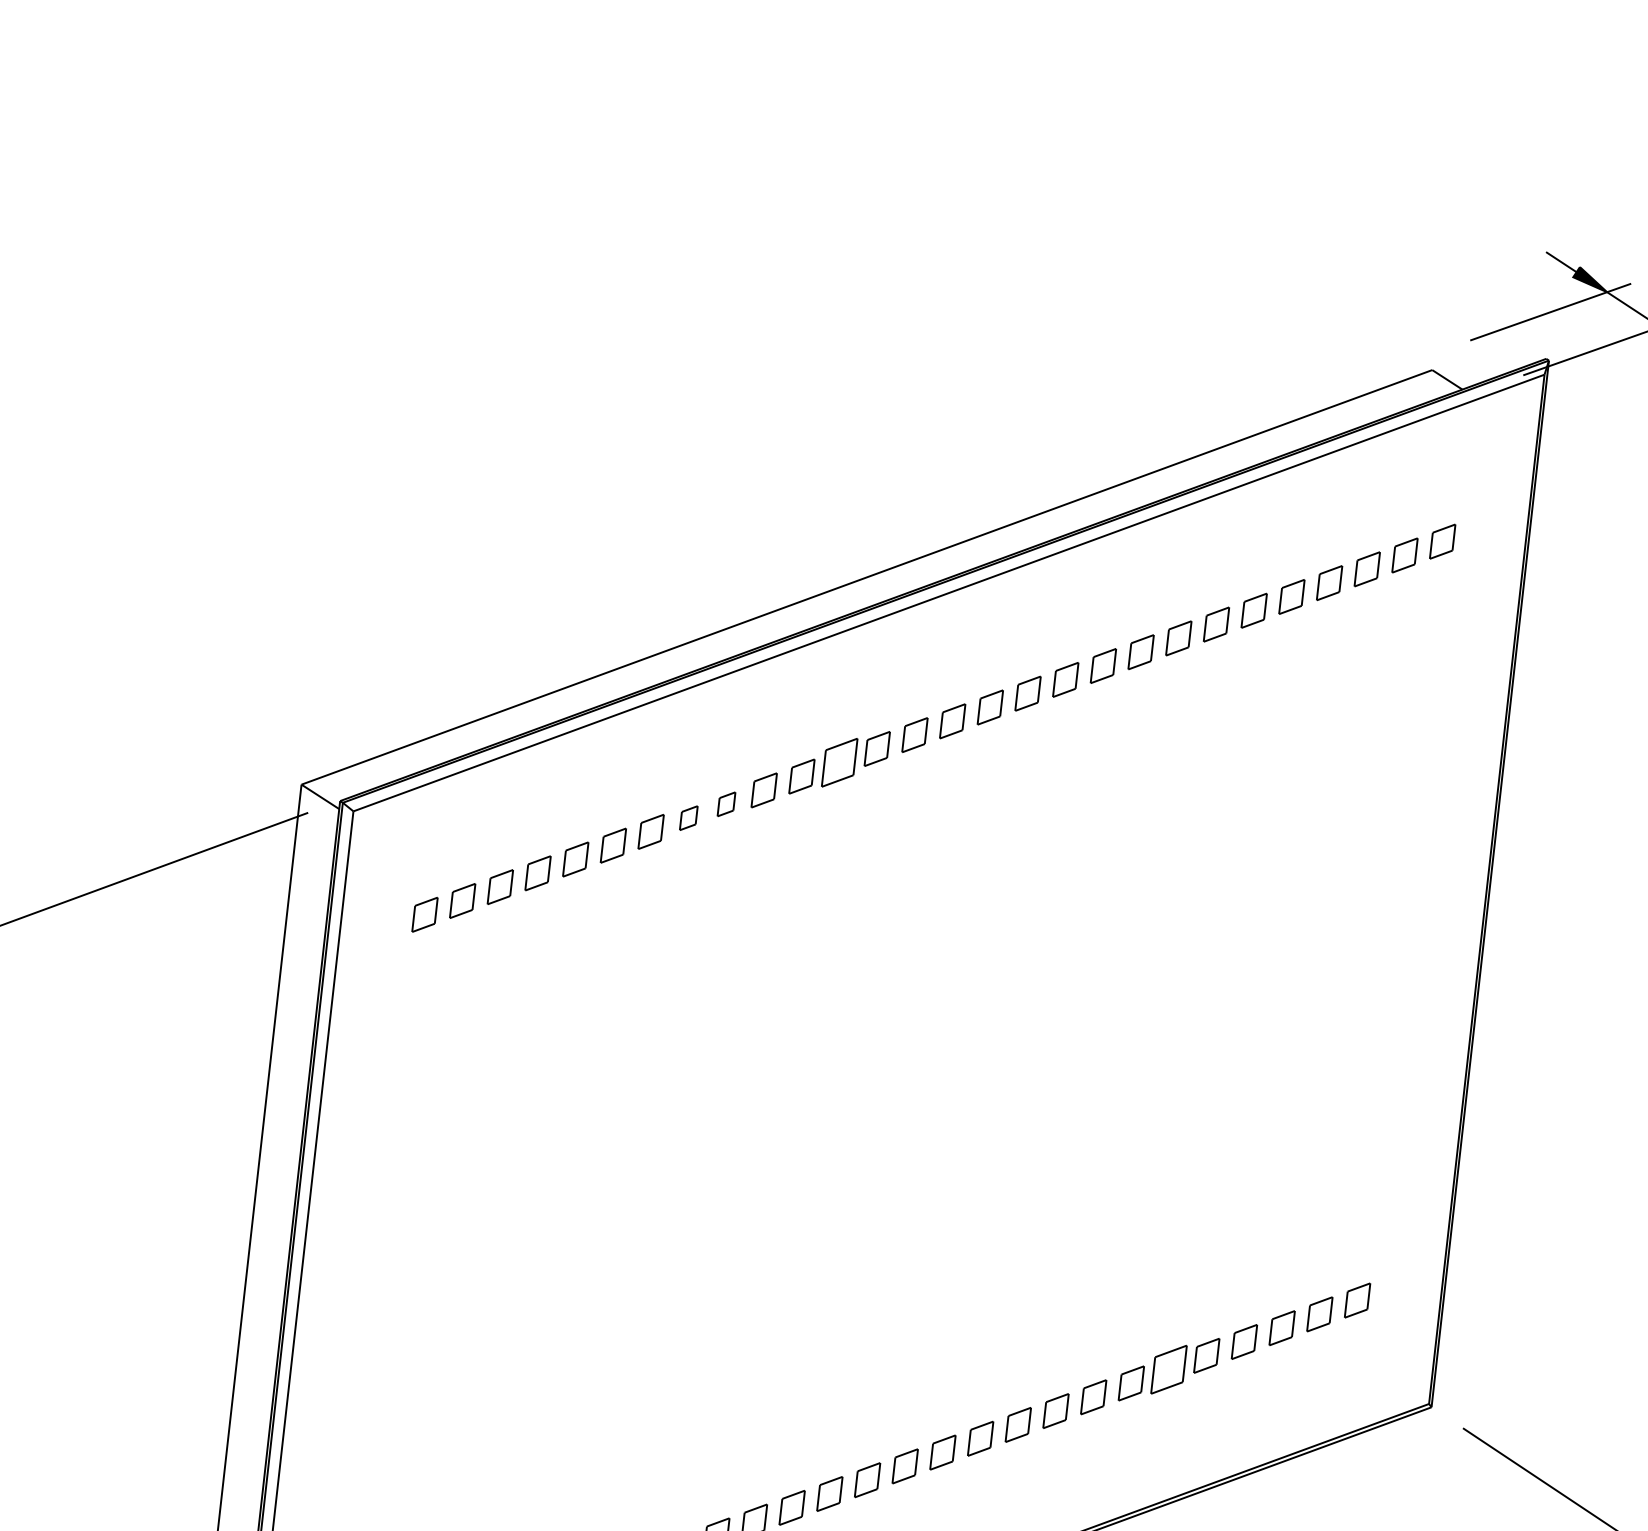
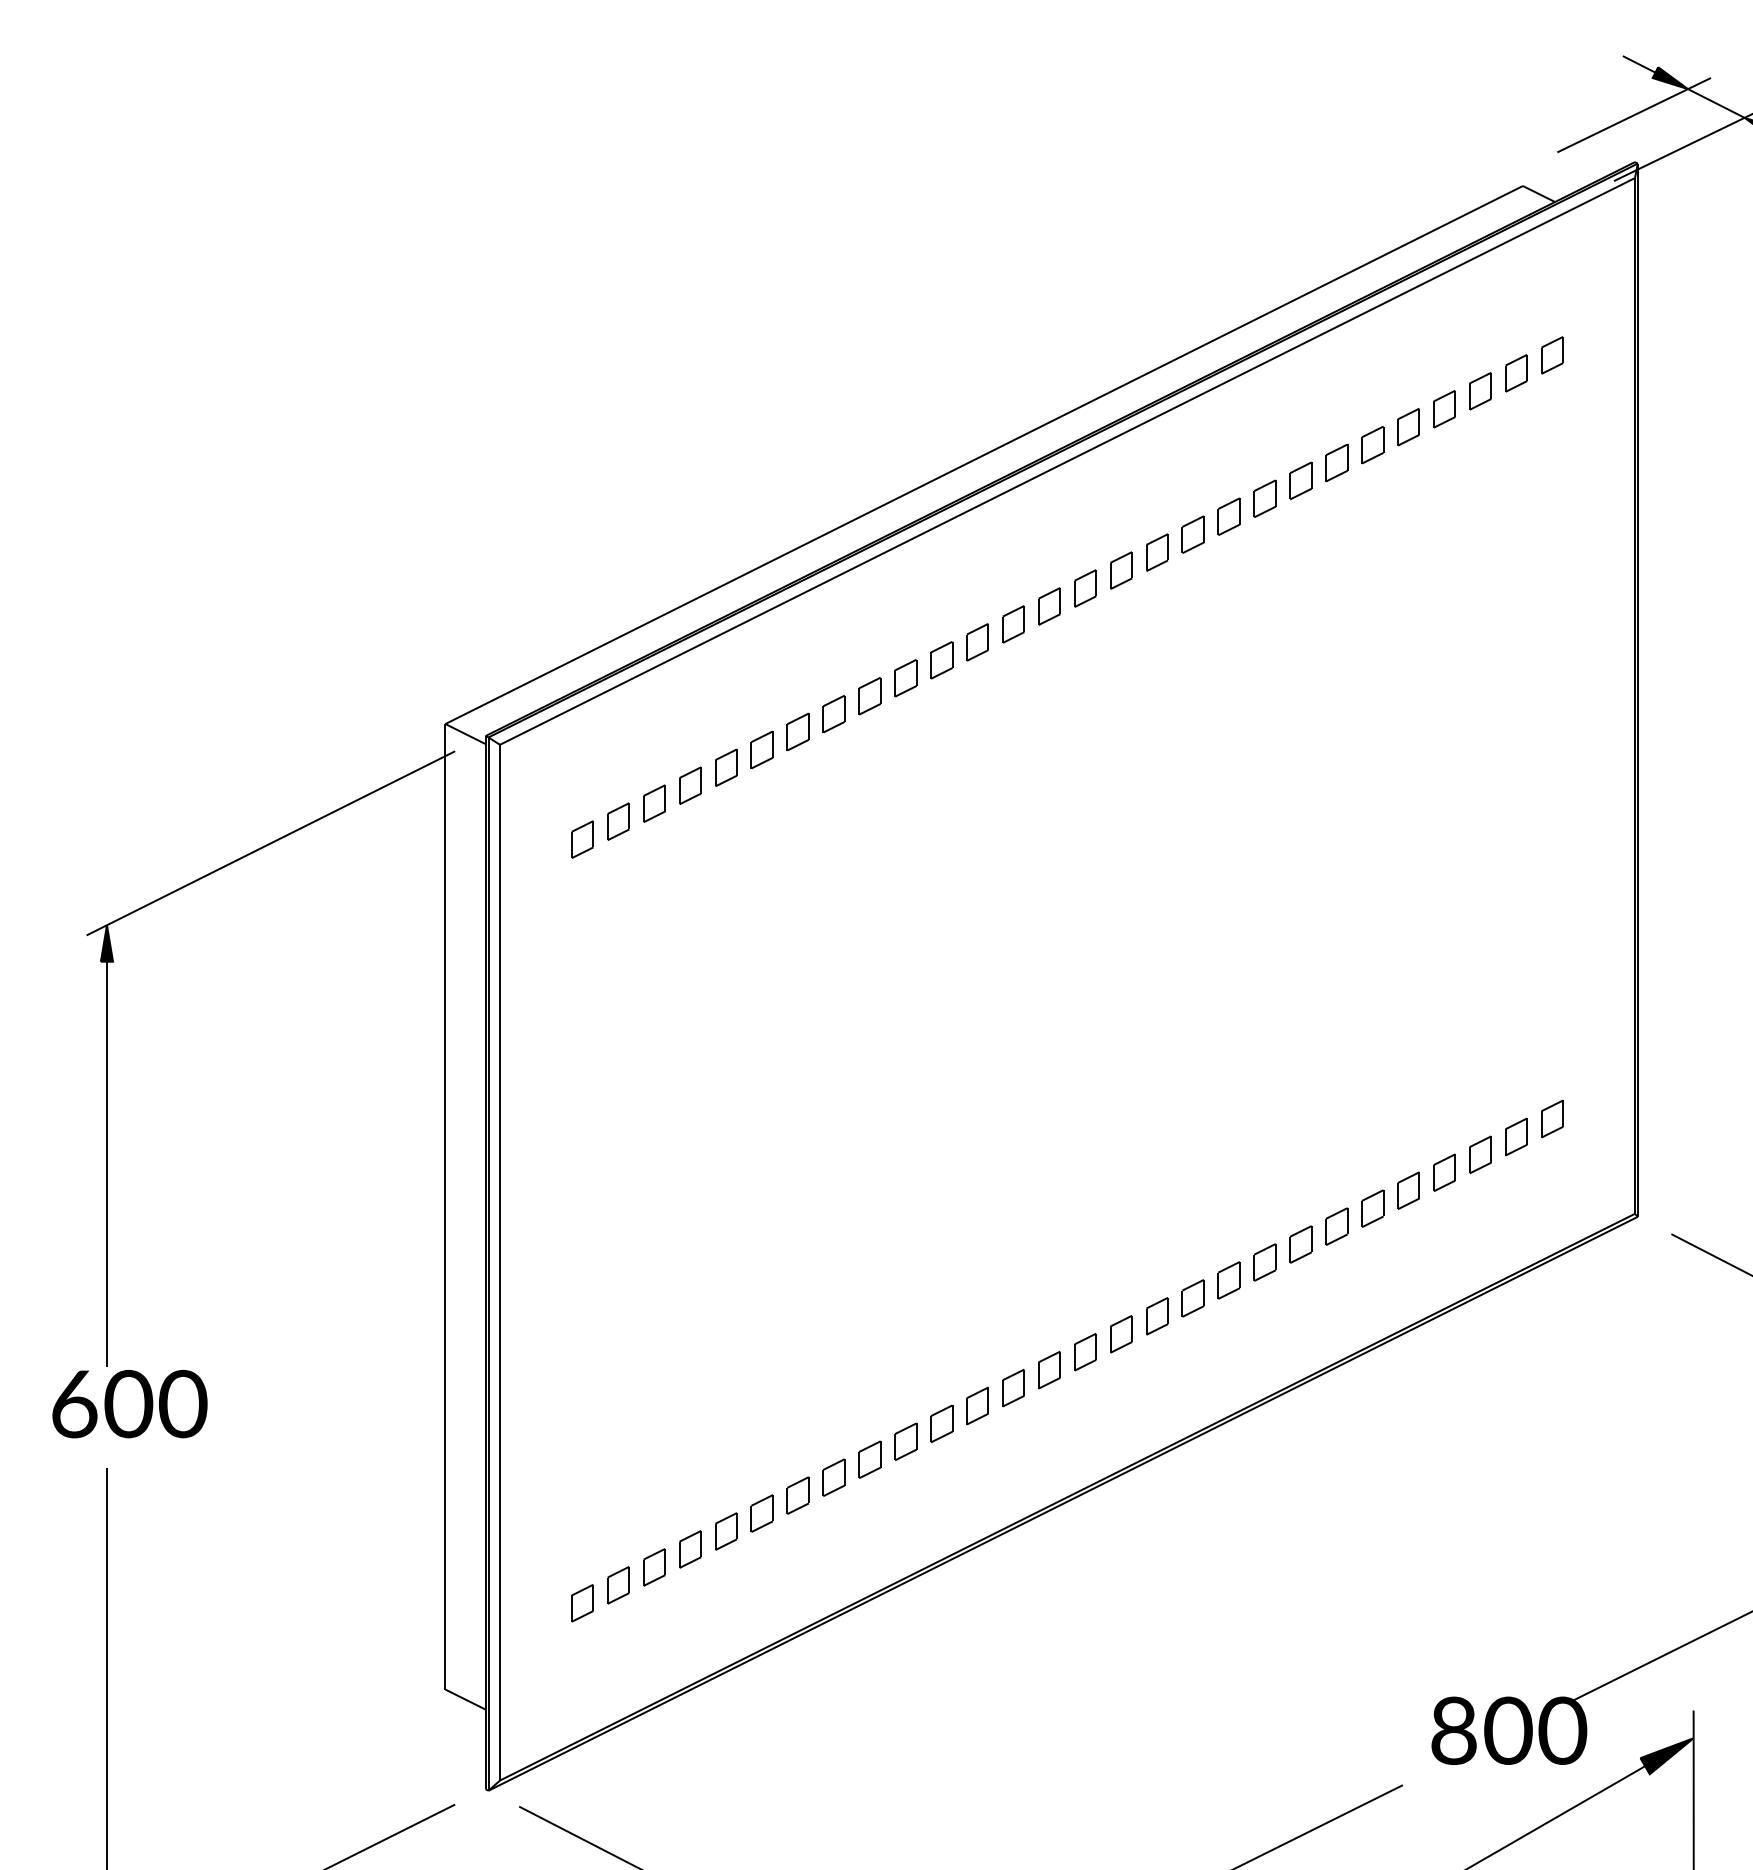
part: (839, 762) -> (977, 642), size x0.71
part: (726, 804) -> (869, 696), size x1.43
part: (688, 818) -> (833, 714), size x1.43
part: (1168, 1369) -> (1372, 1208), size x0.71

